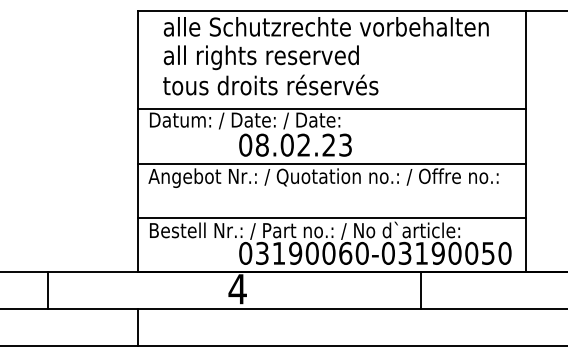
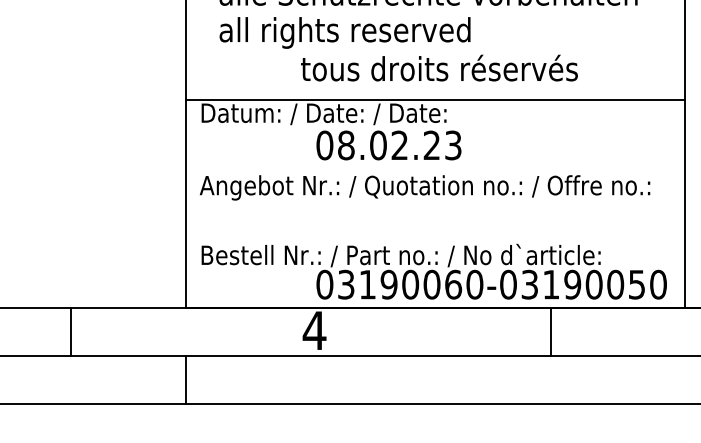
text: (270, 84) -> (439, 67), moved
line: (331, 163) -> (435, 169), removed
line: (331, 217) -> (435, 238), removed

